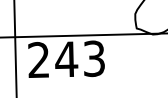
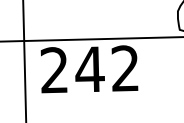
text: (93, 58) -> (124, 68), 243 -> 242

